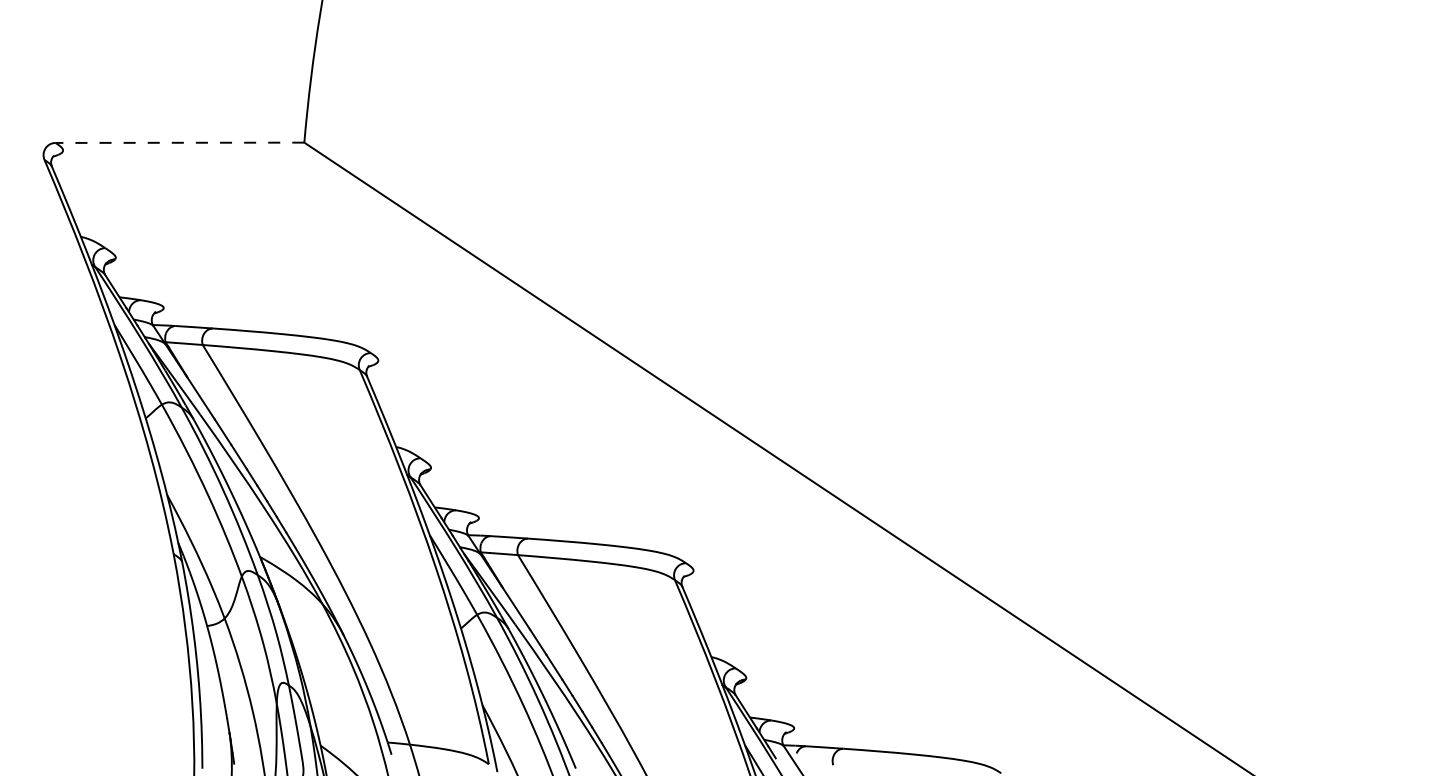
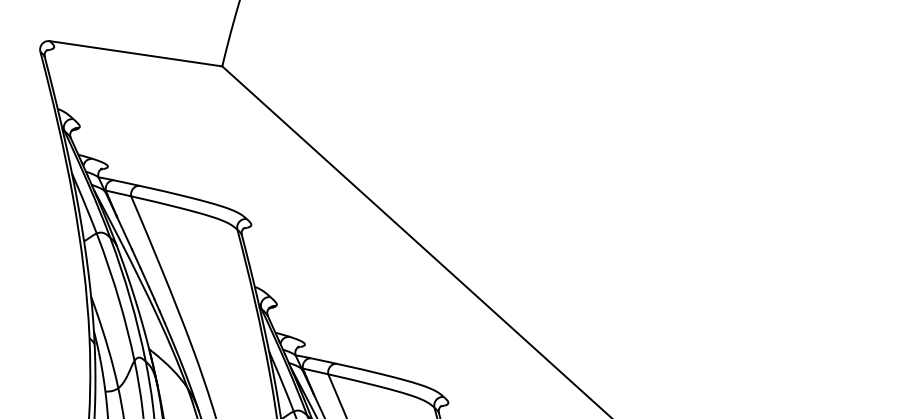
line: (179, 142) -> (135, 53), dashed -> solid

